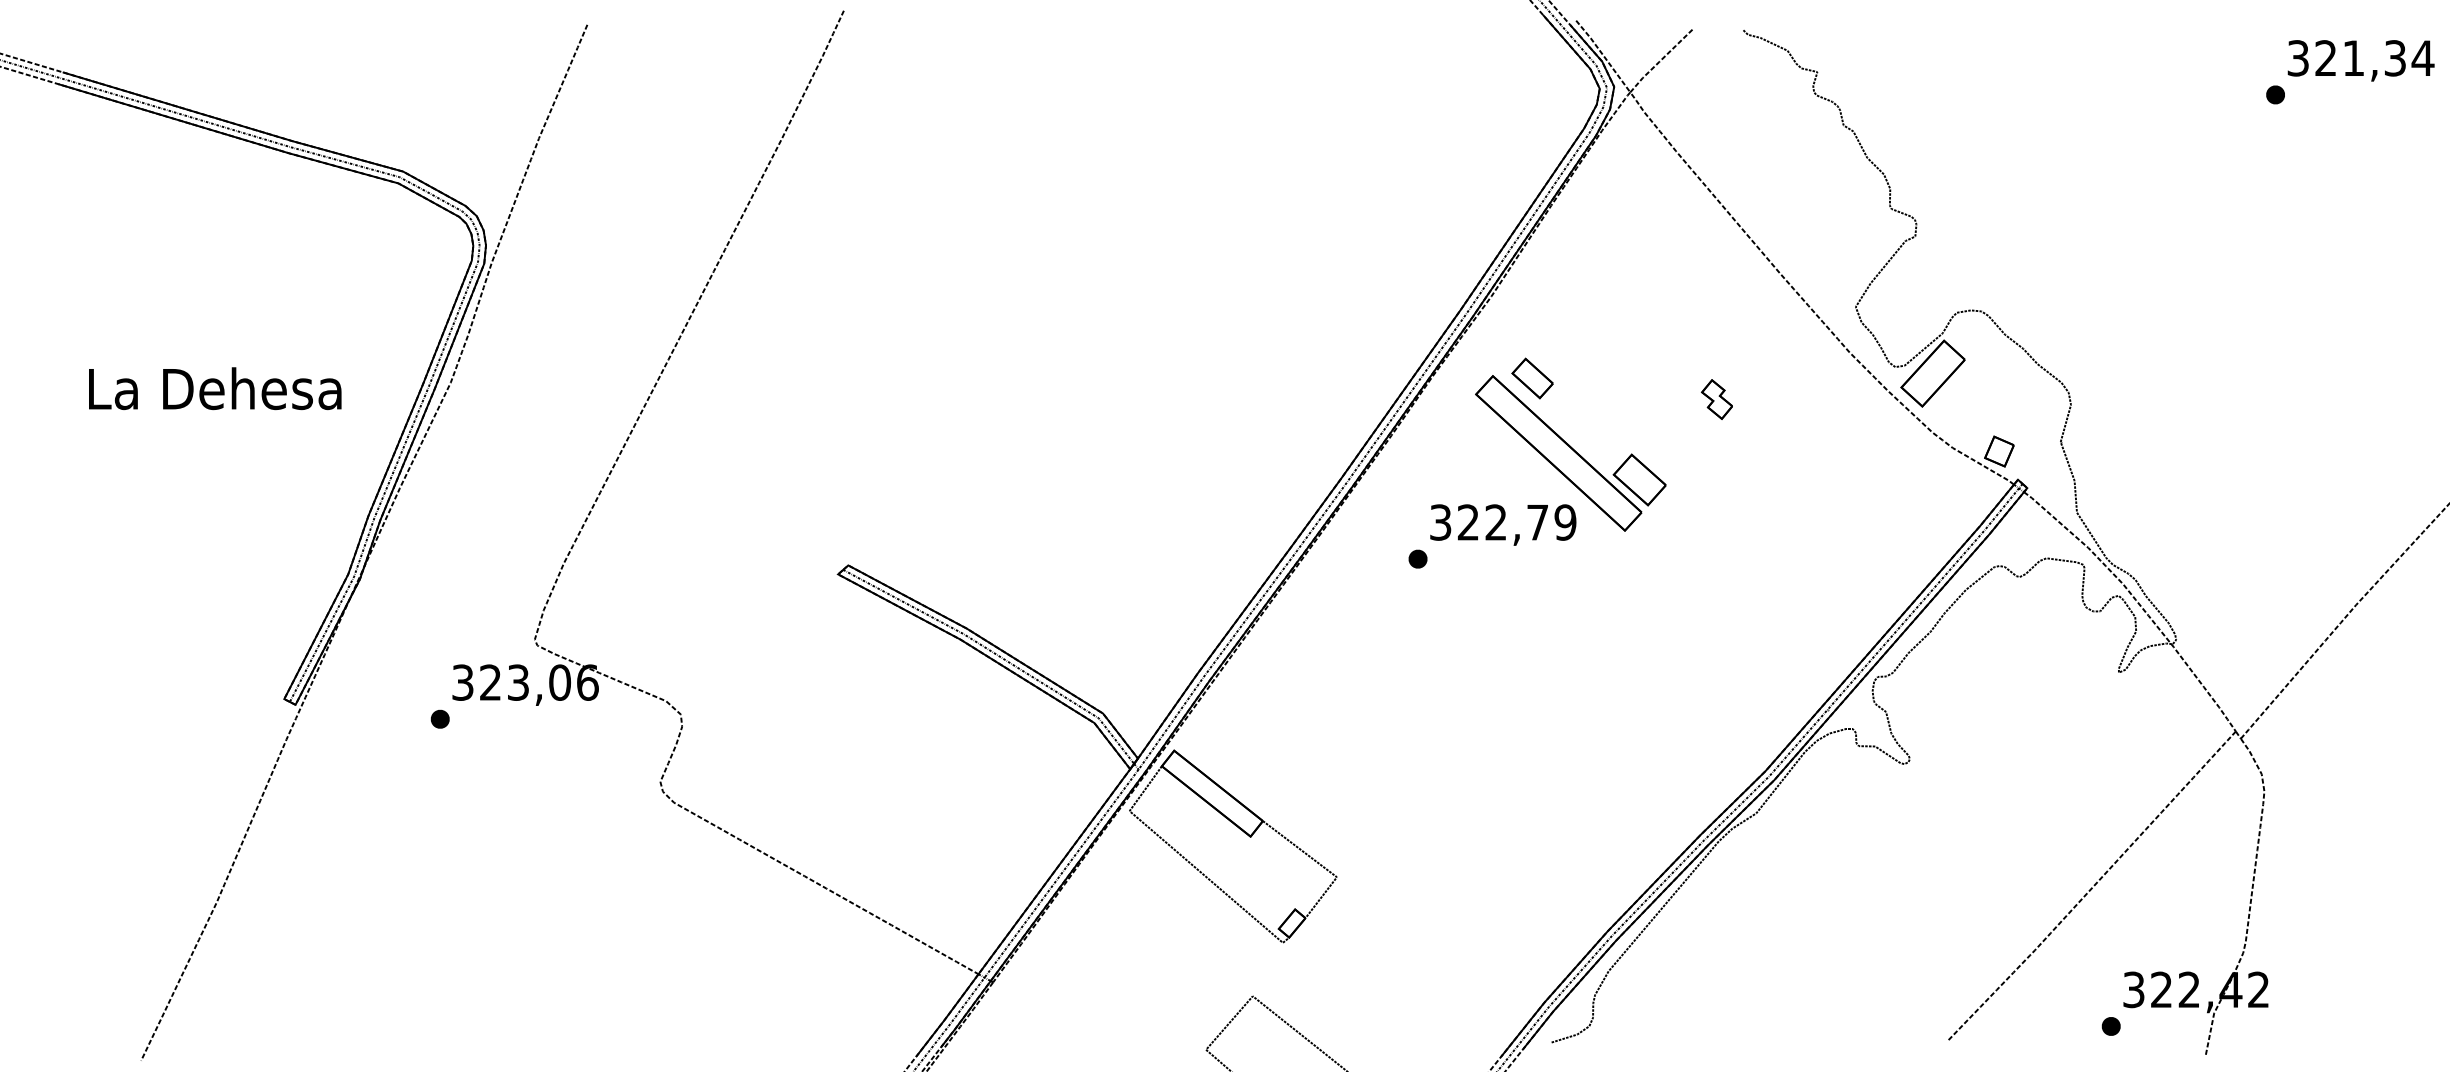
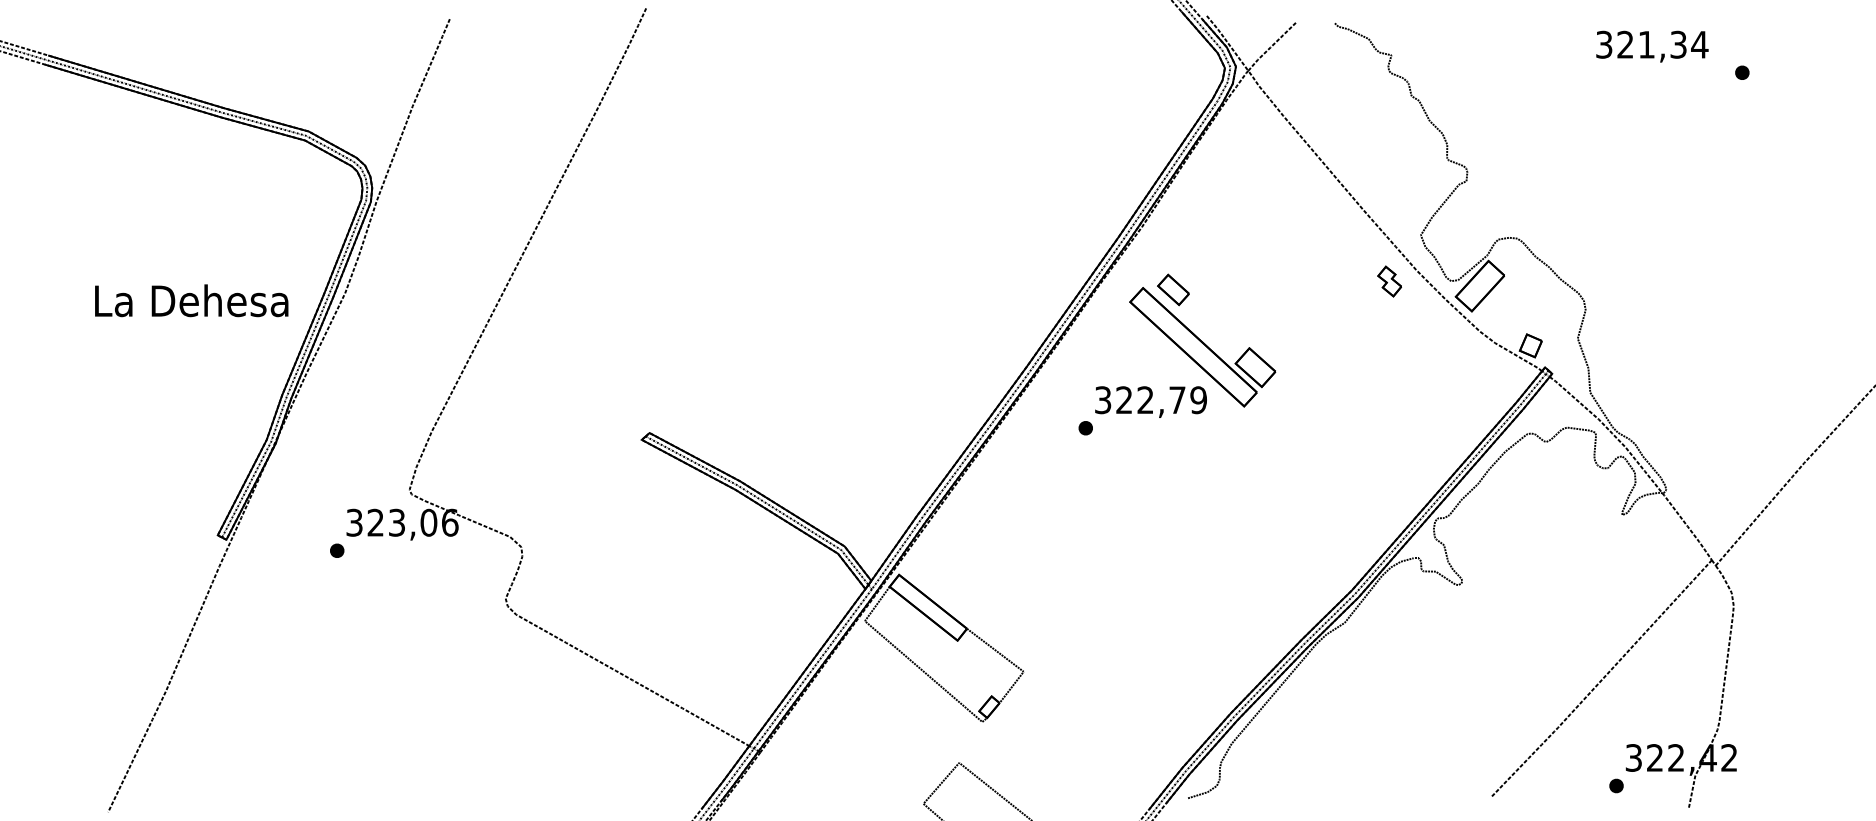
text: (2360, 60) -> (1651, 46), moved
text: (215, 388) -> (191, 300), moved
part: (1716, 399) -> (1389, 281), moved

